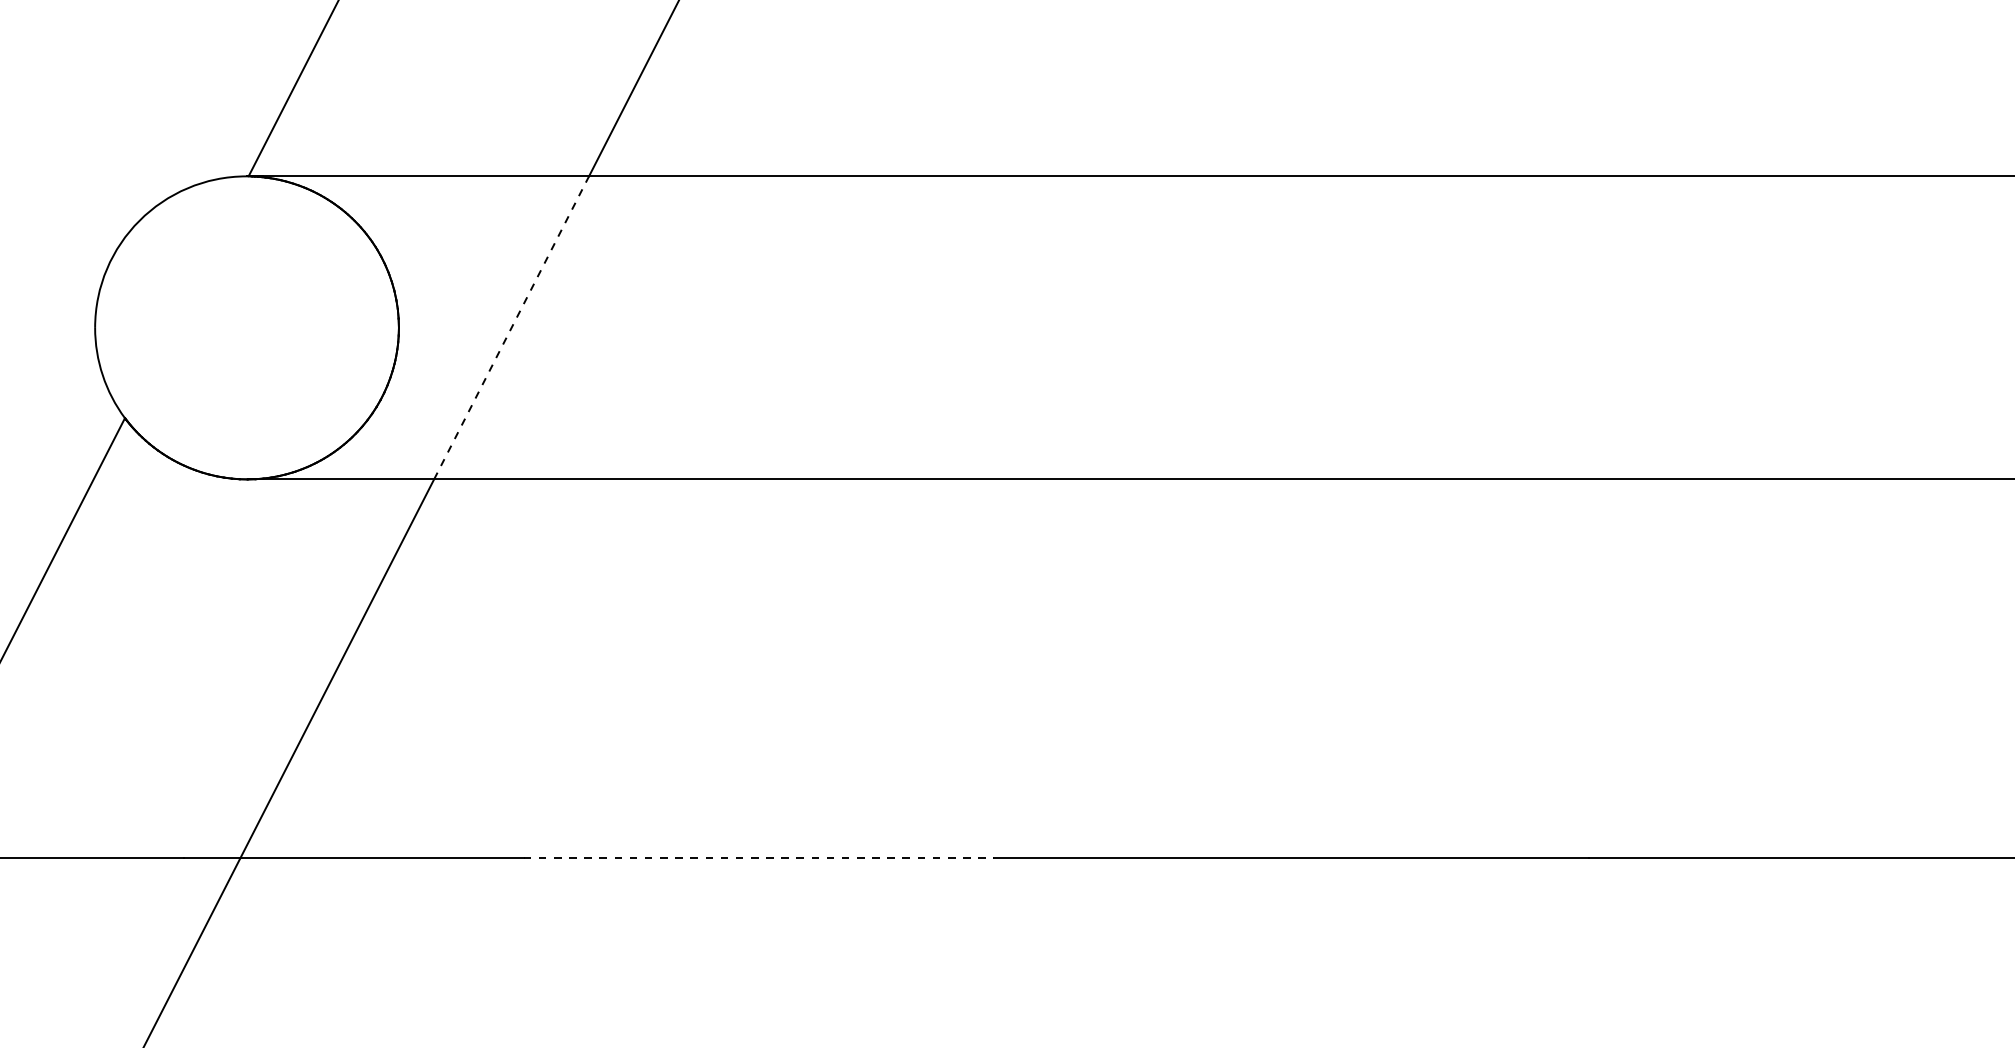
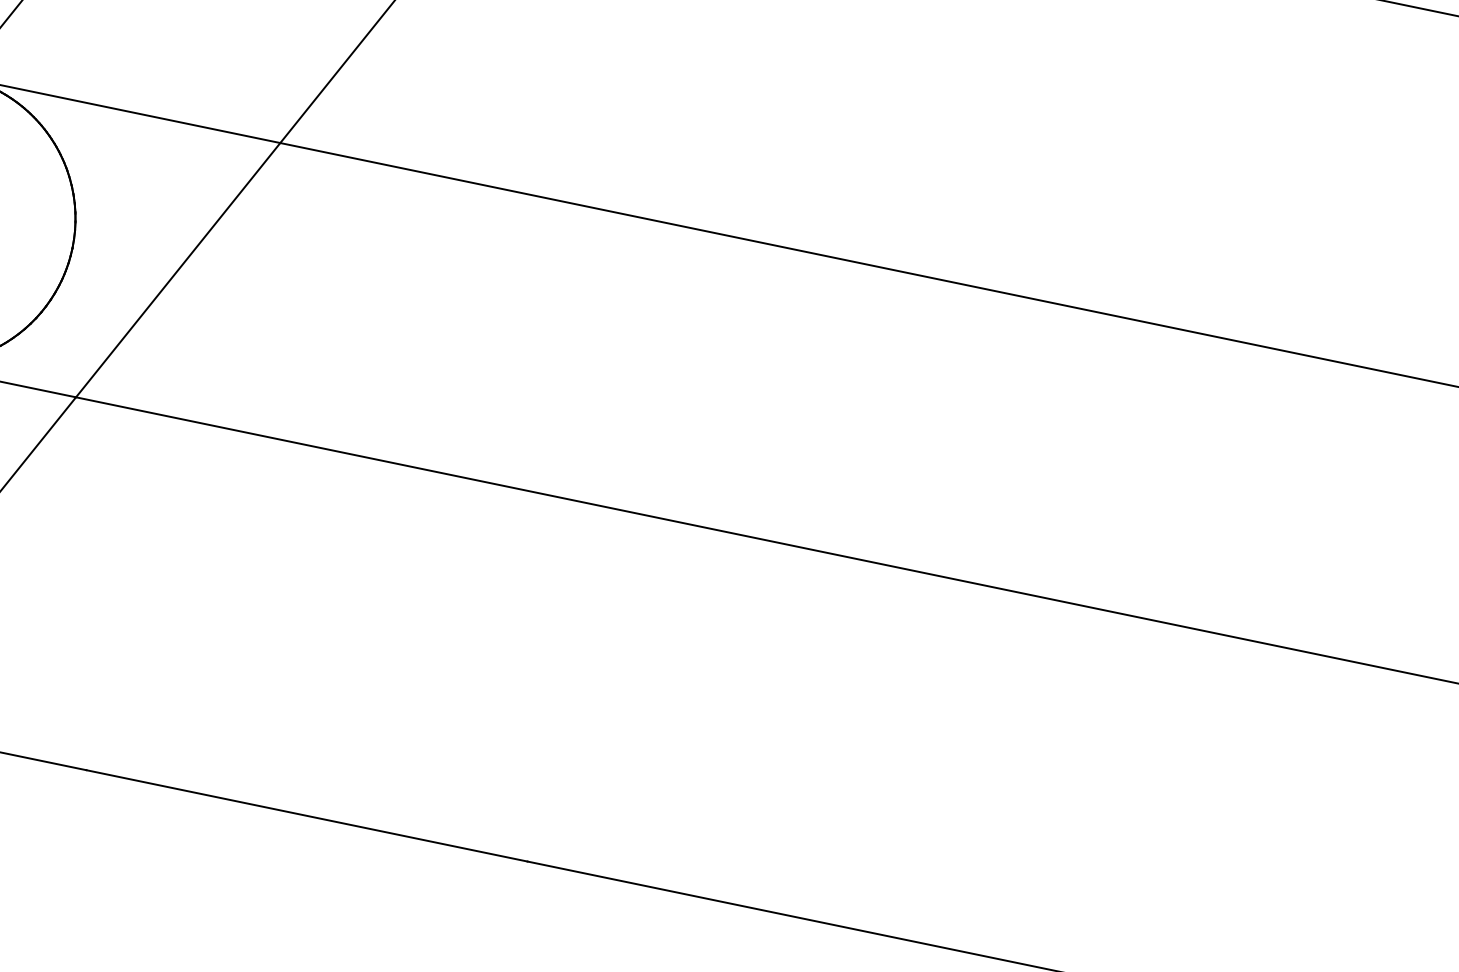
line: (511, 327) -> (178, 269), dashed -> solid
line: (759, 858) -> (307, 816), dashed -> solid

